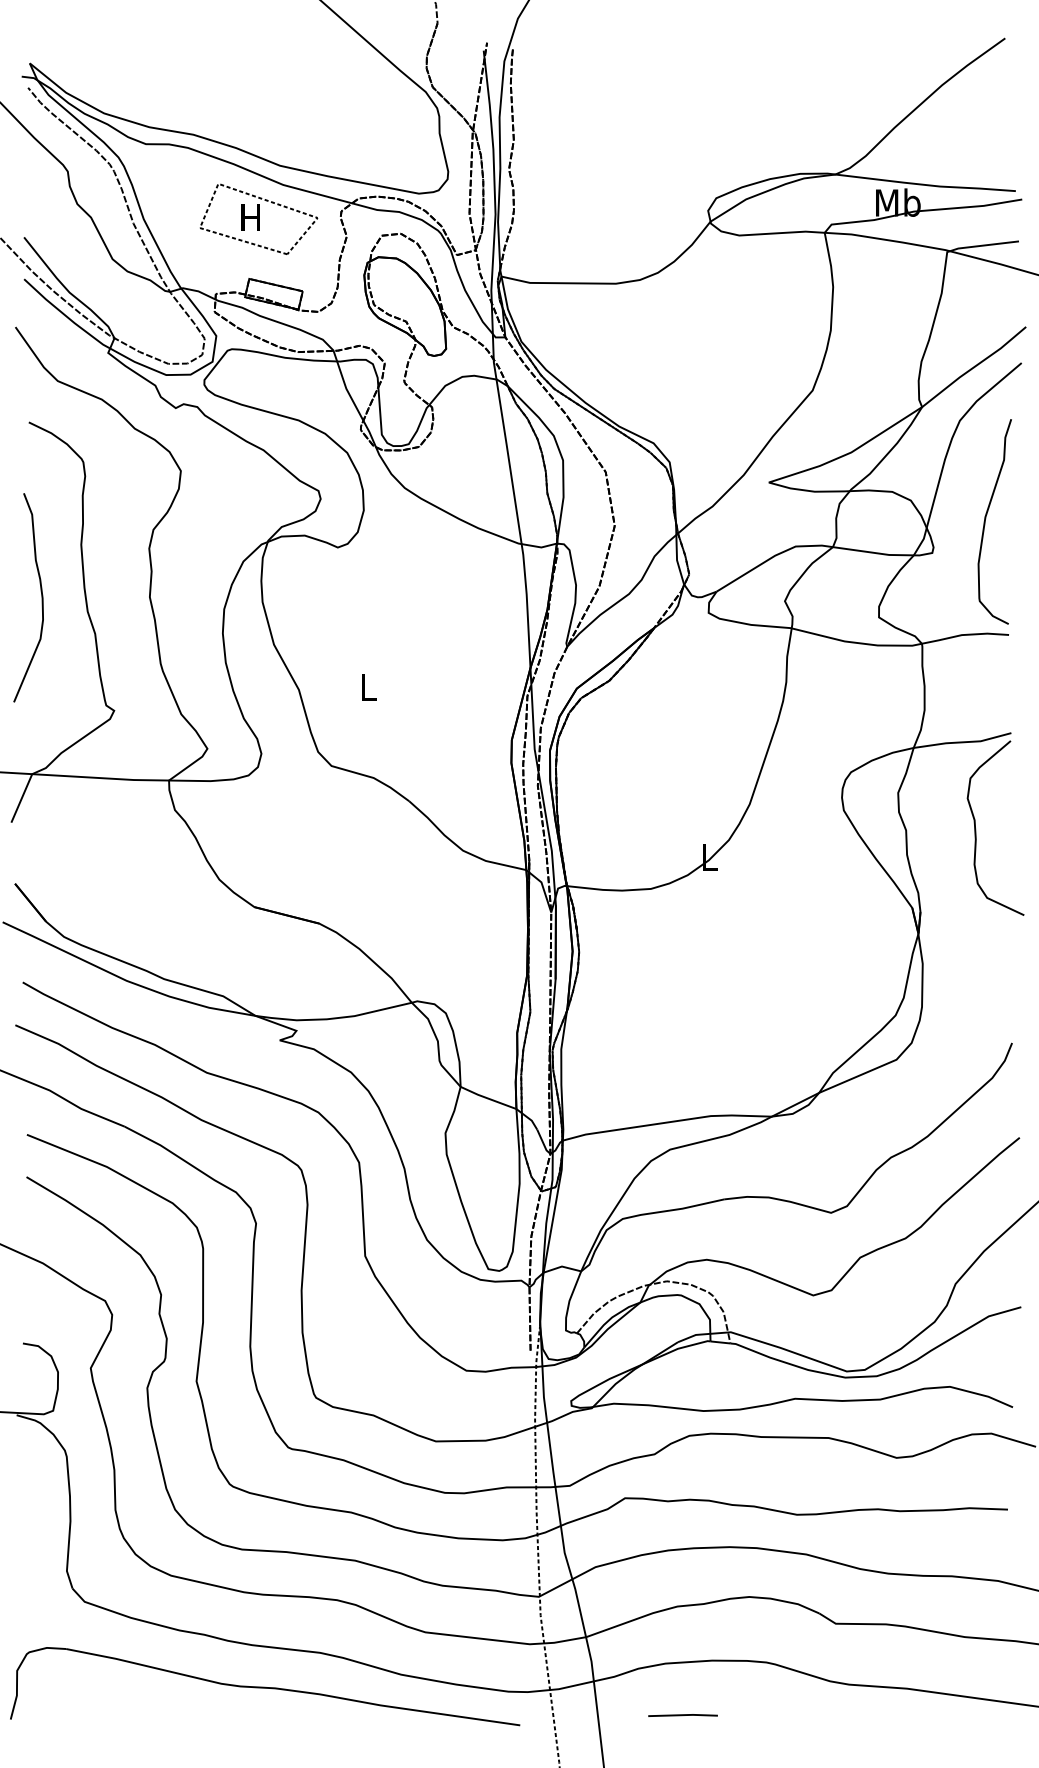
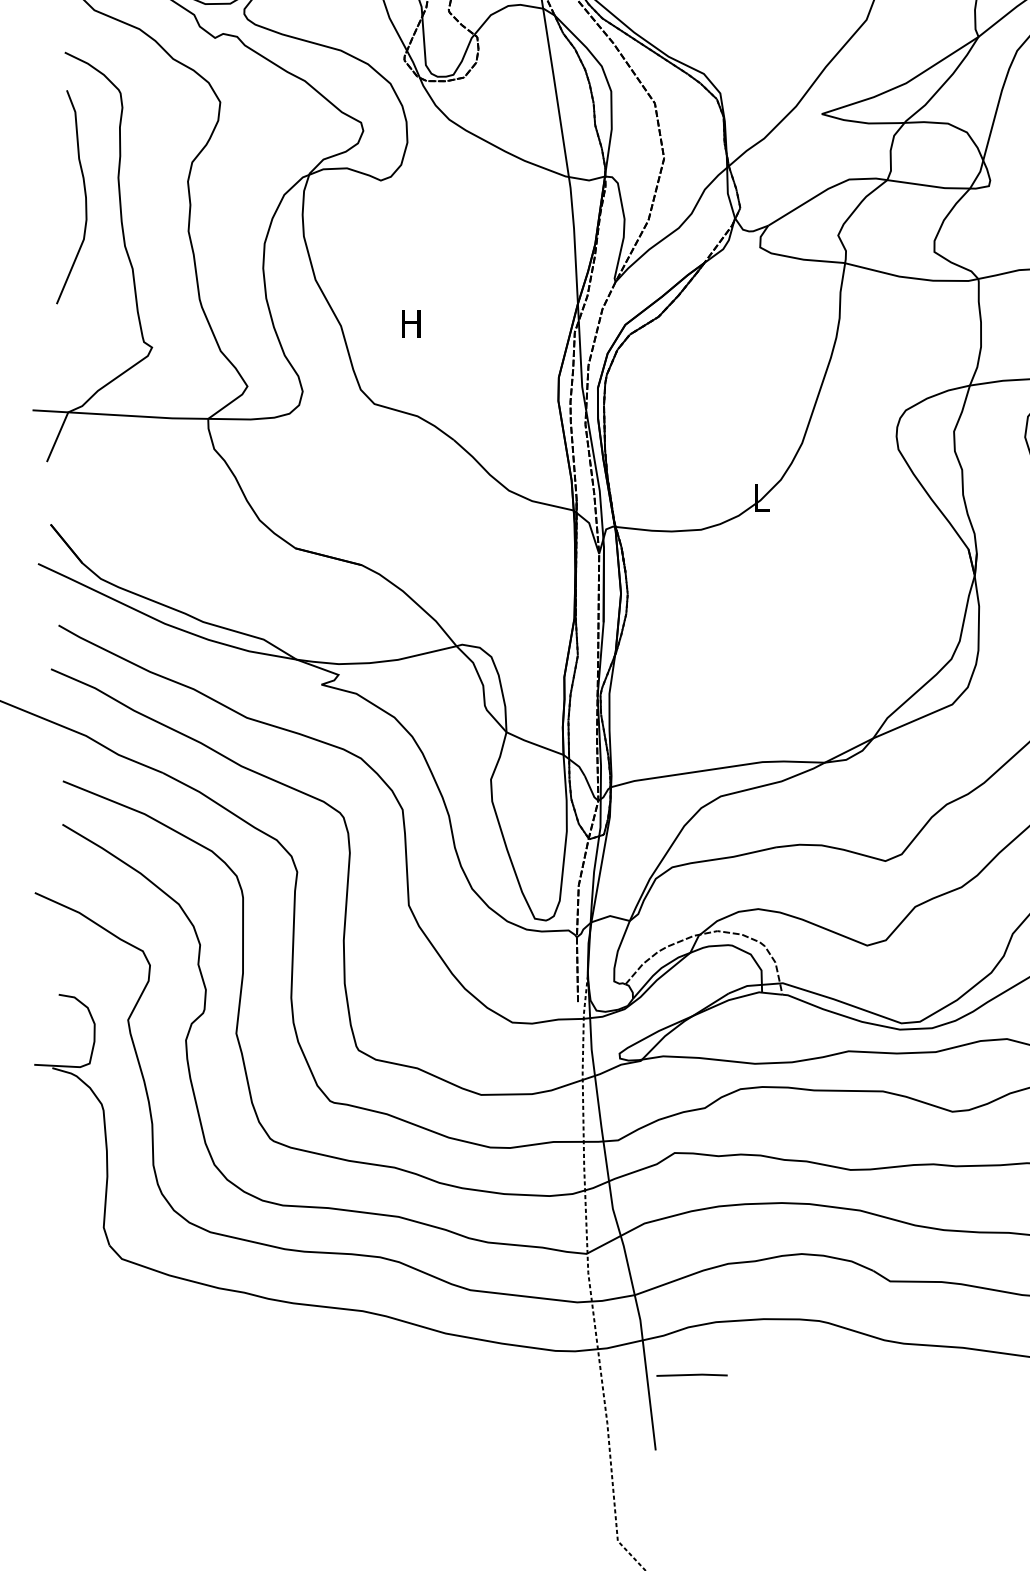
curve: (41, 597) -> (84, 196), moved
text: (367, 687) -> (411, 323), L -> H
part: (265, 1686) -> (306, 1345), removed
line: (682, 1715) -> (691, 1375), moved

